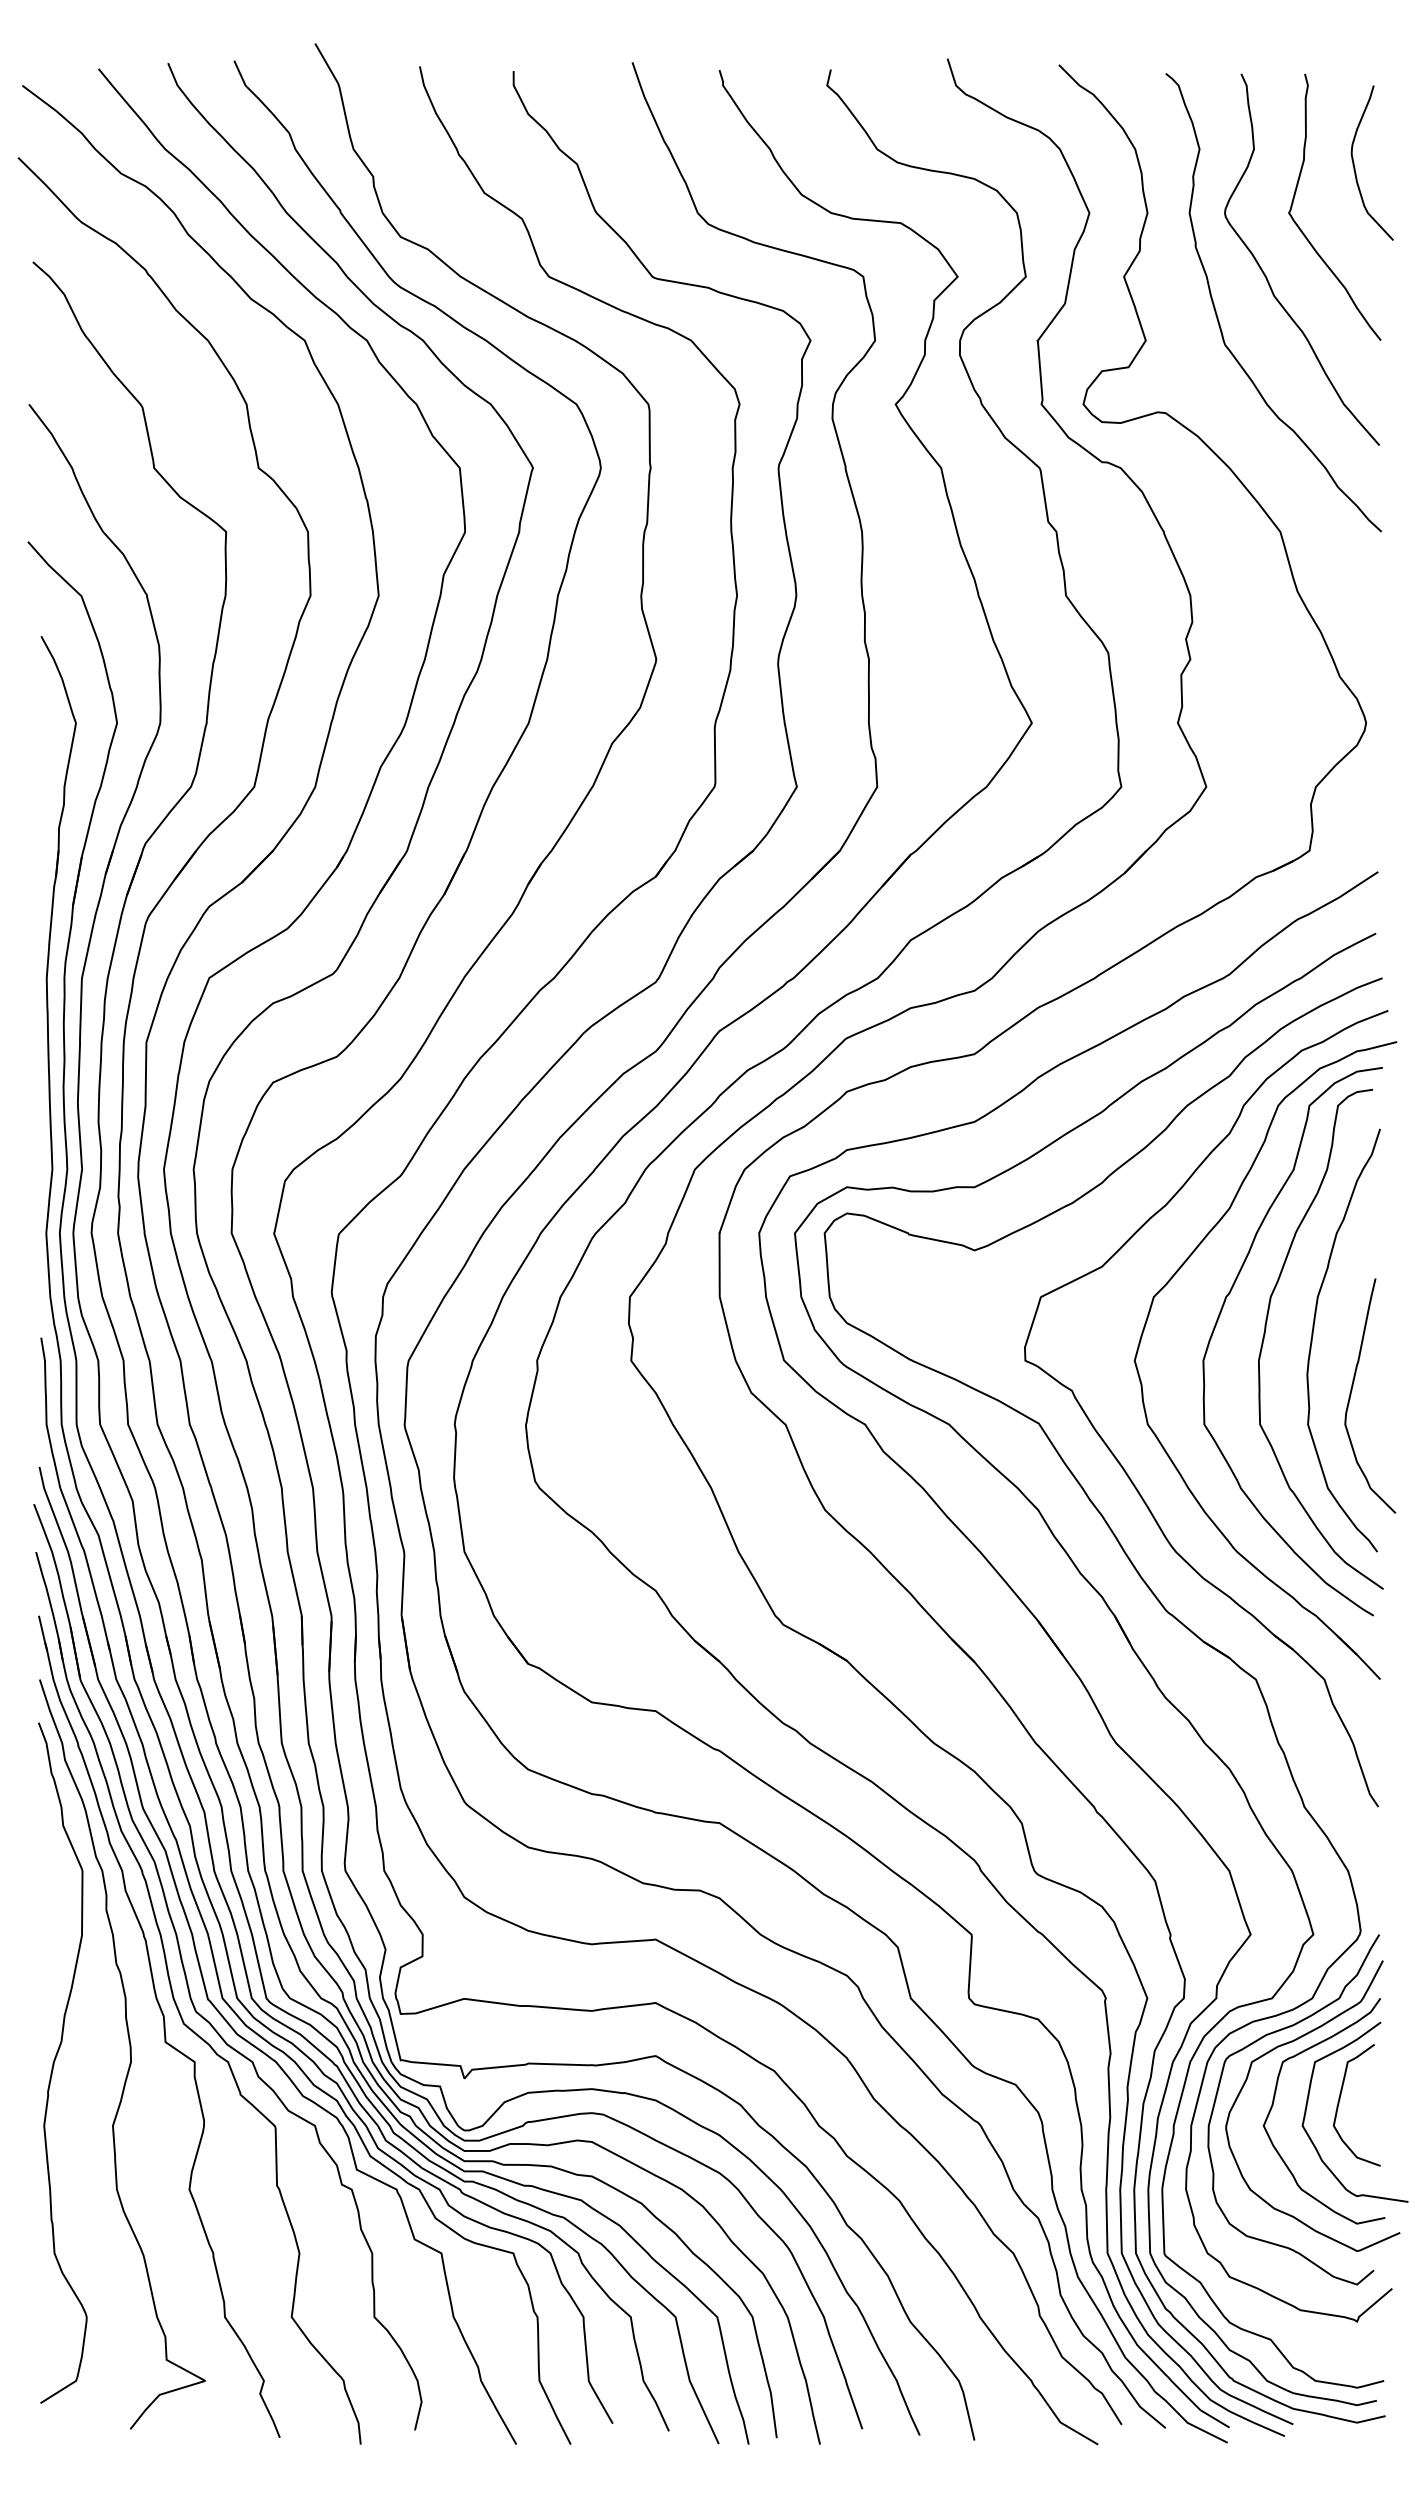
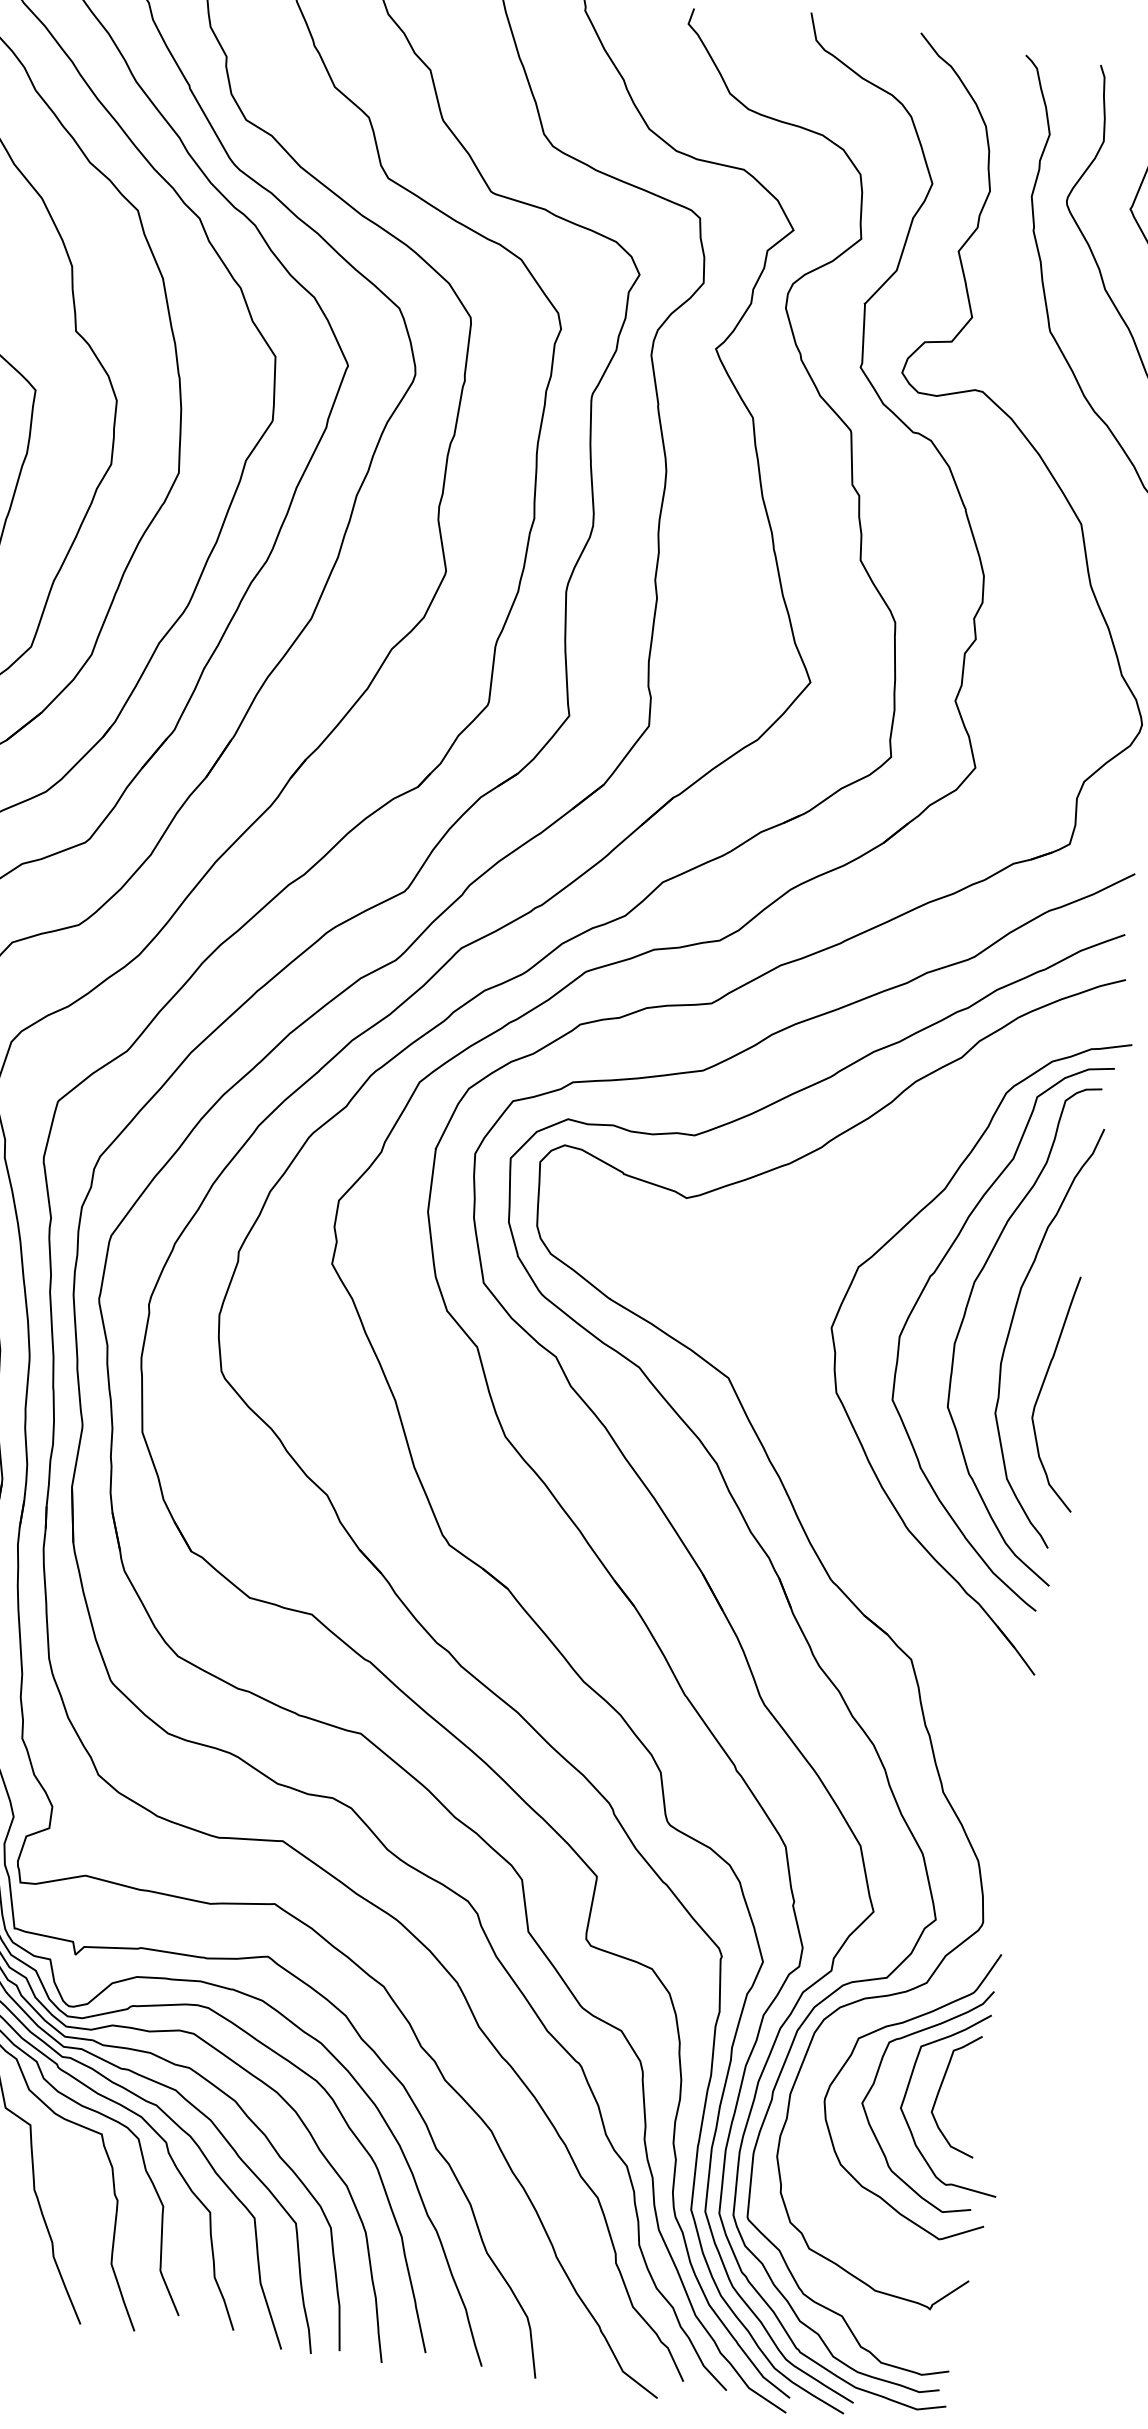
part: (1122, 1465) -> (806, 1430), removed
curve: (1254, 2043) -> (863, 2020), removed

